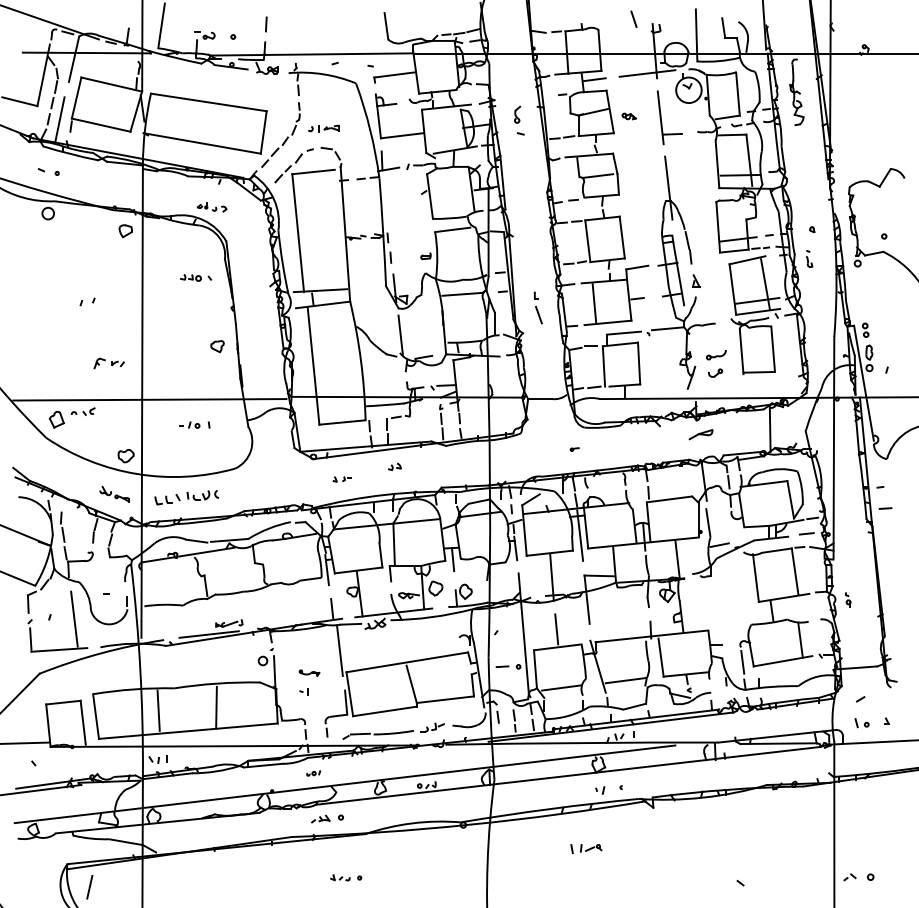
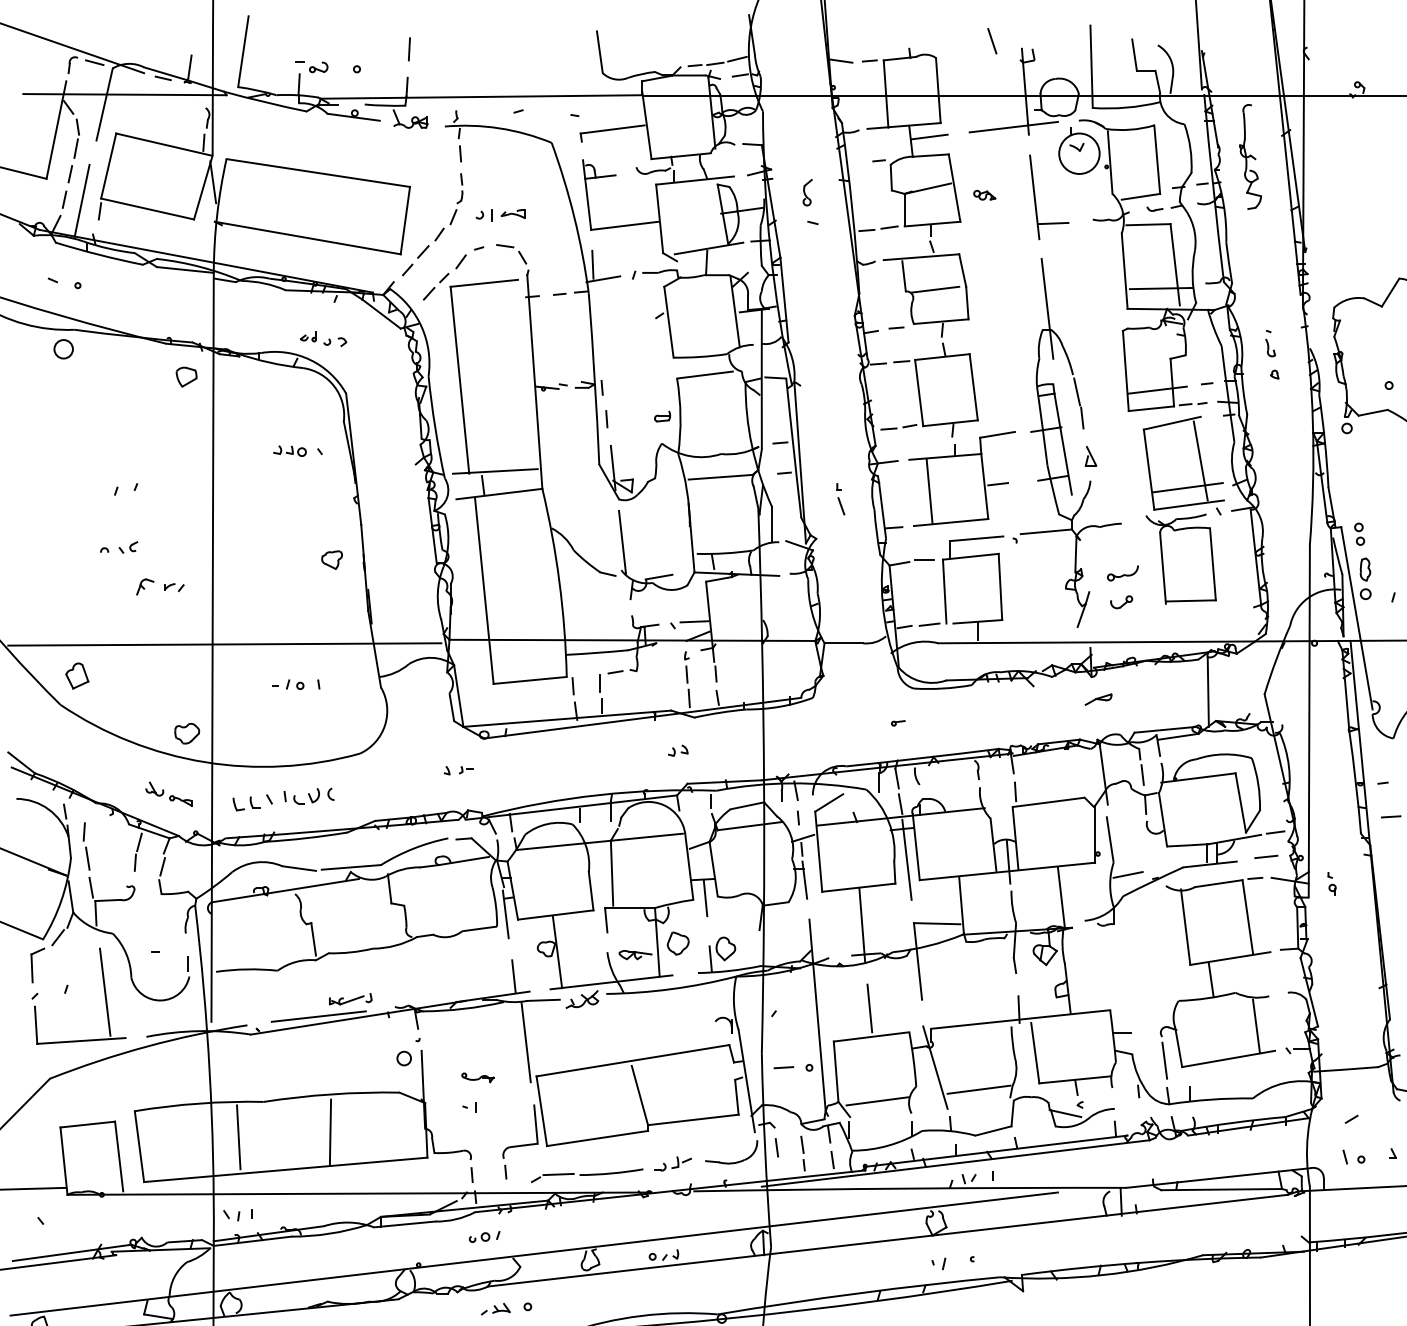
part: (809, 258) -> (1270, 342), moved
part: (538, 308) -> (840, 499), size x0.62
part: (82, 411) -> (117, 547), moved
part: (700, 434) -> (1097, 699), size x0.71
part: (394, 466) -> (677, 750), moved
part: (341, 479) -> (457, 770), moved
part: (848, 599) -> (1332, 883), moved
part: (313, 773) -> (484, 1236), size x1.43

